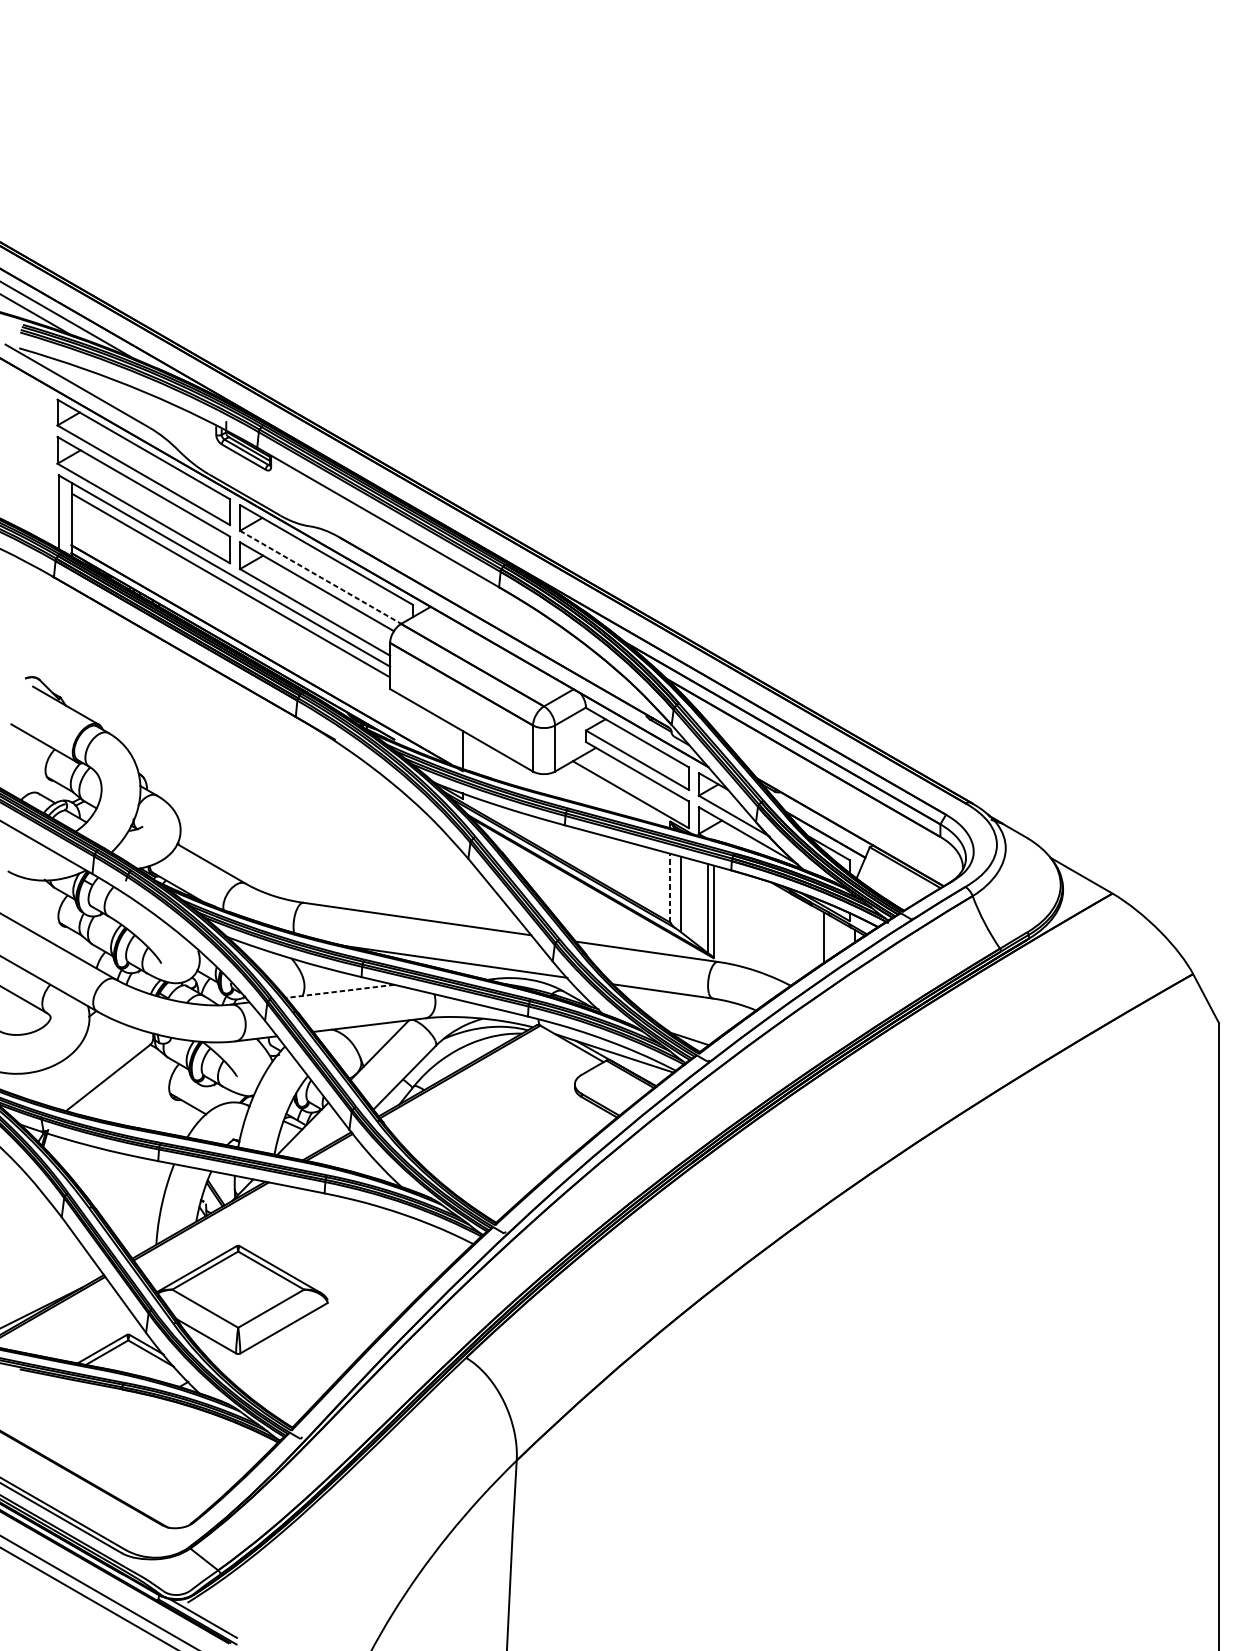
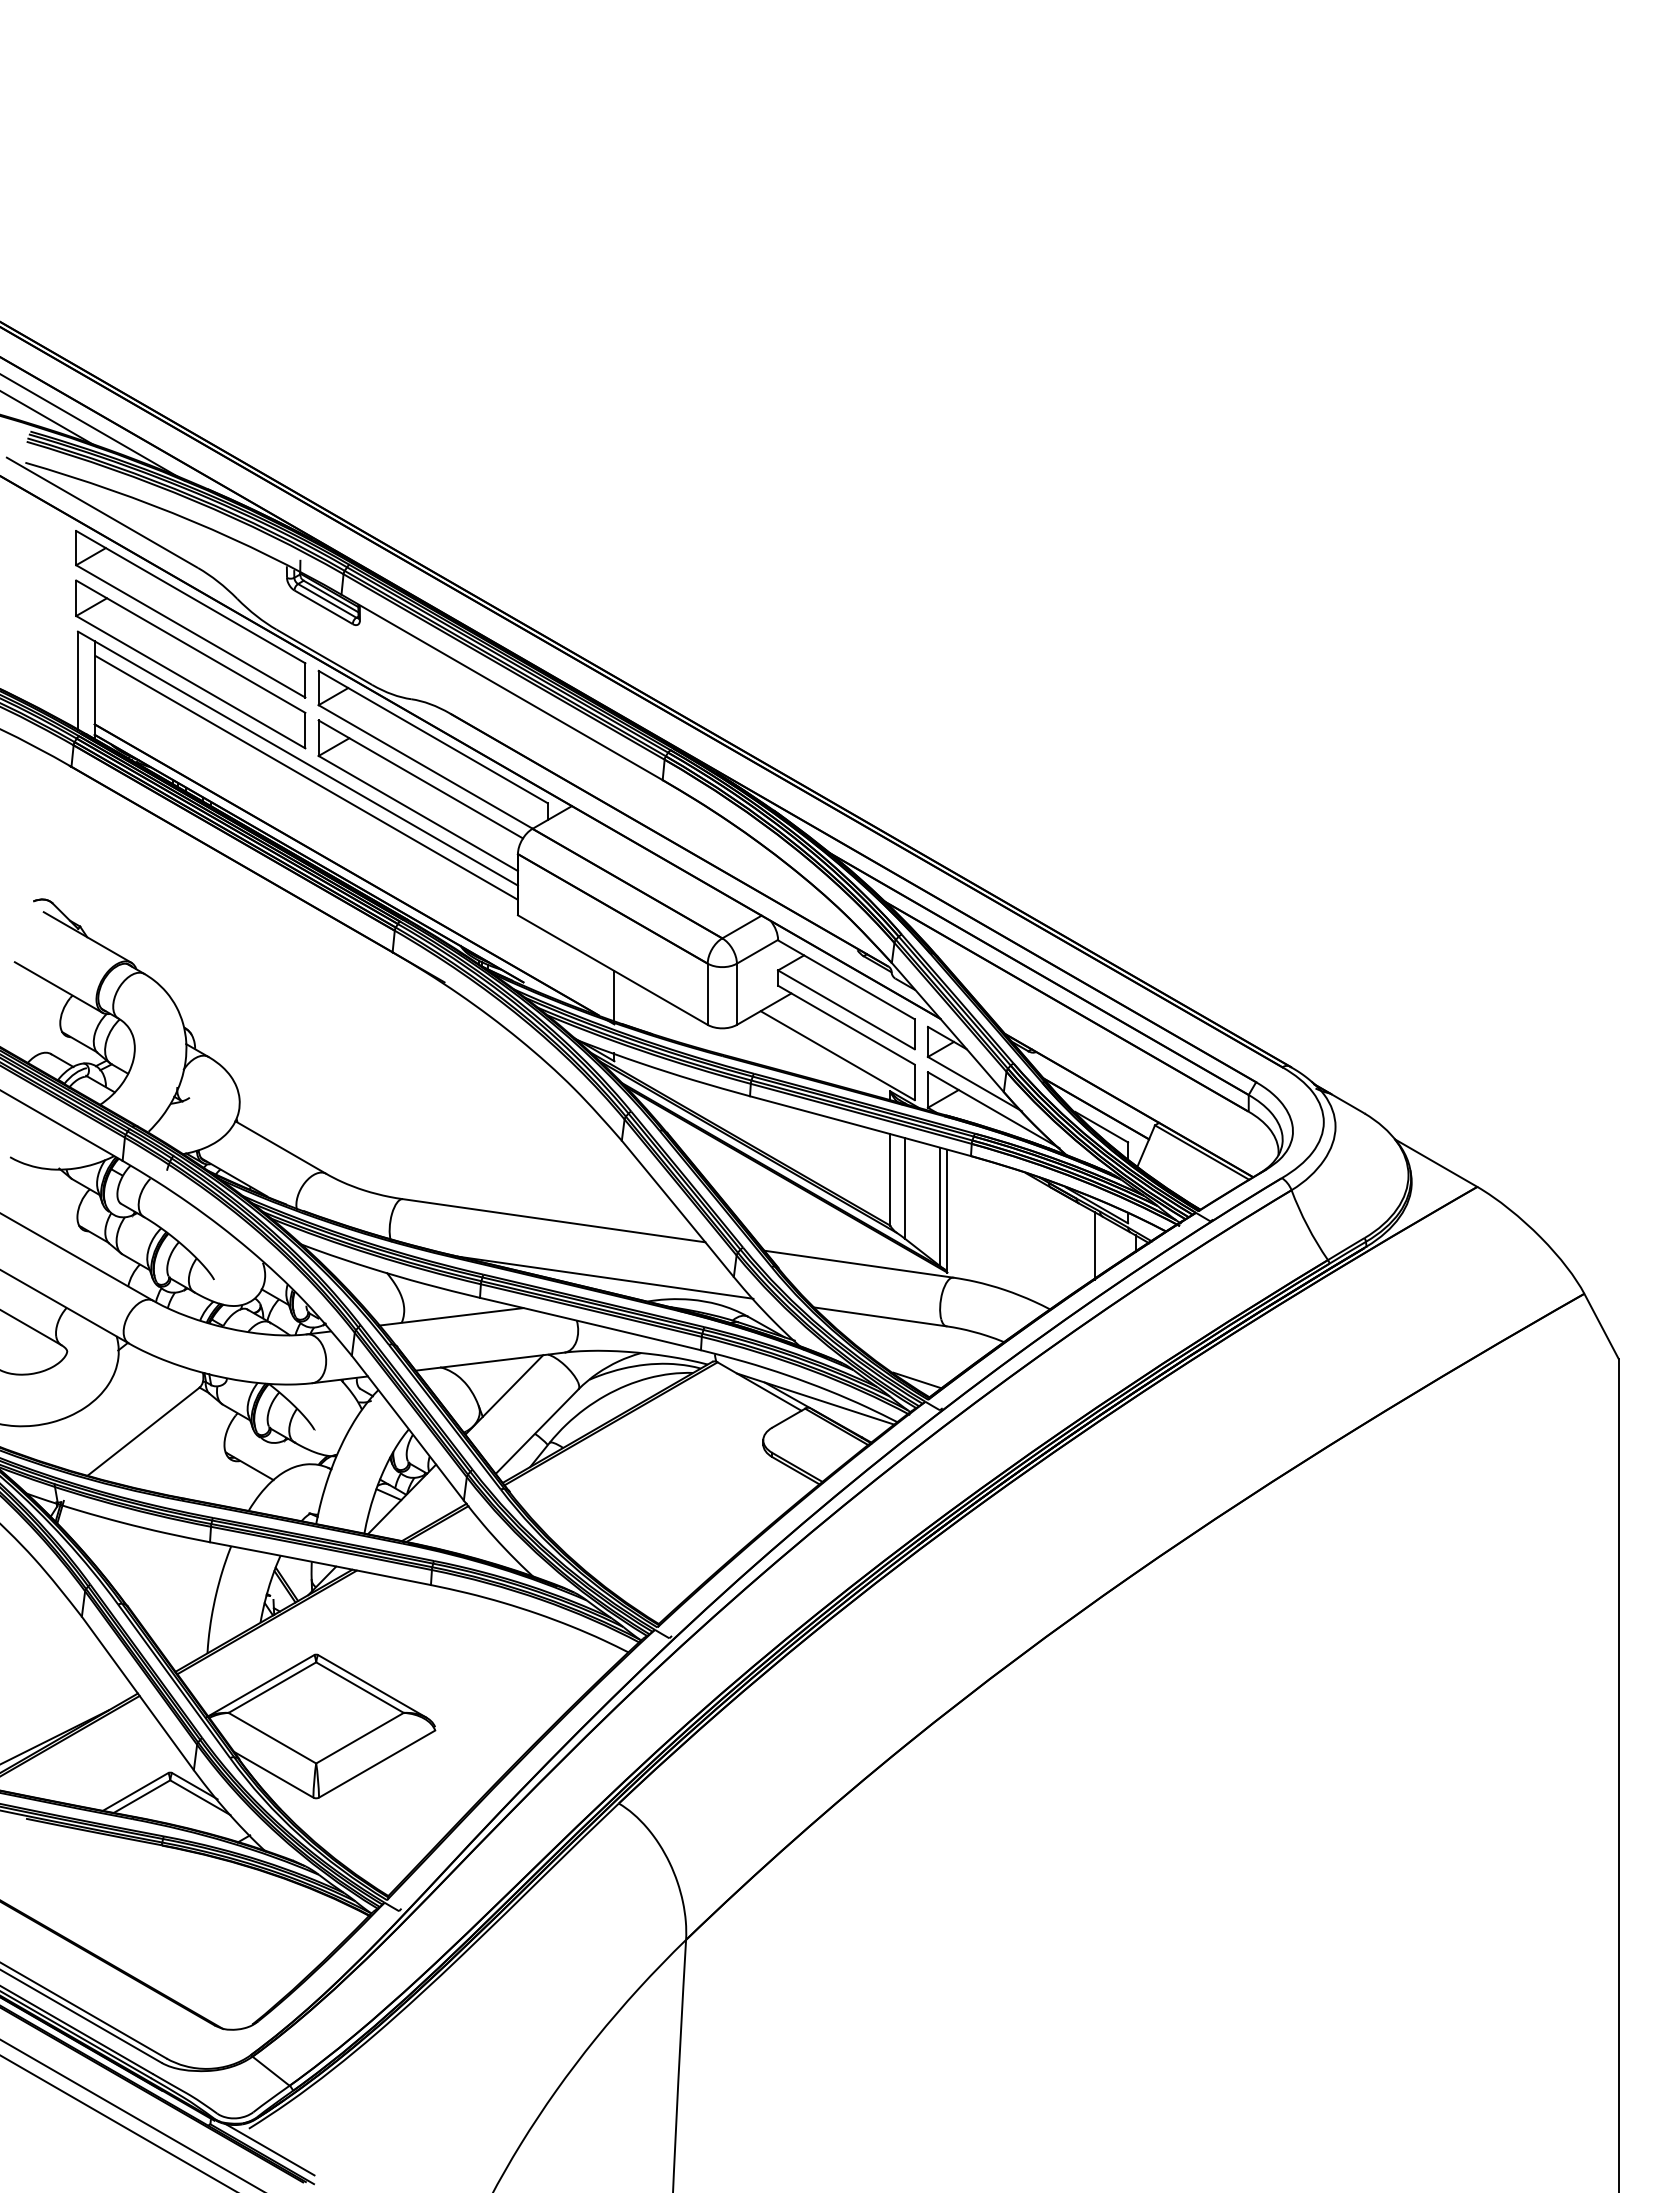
line: (320, 577) -> (425, 766), dashed -> solid
line: (670, 887) -> (890, 1179), dashed -> solid
line: (340, 991) -> (451, 1316), dashed -> solid

